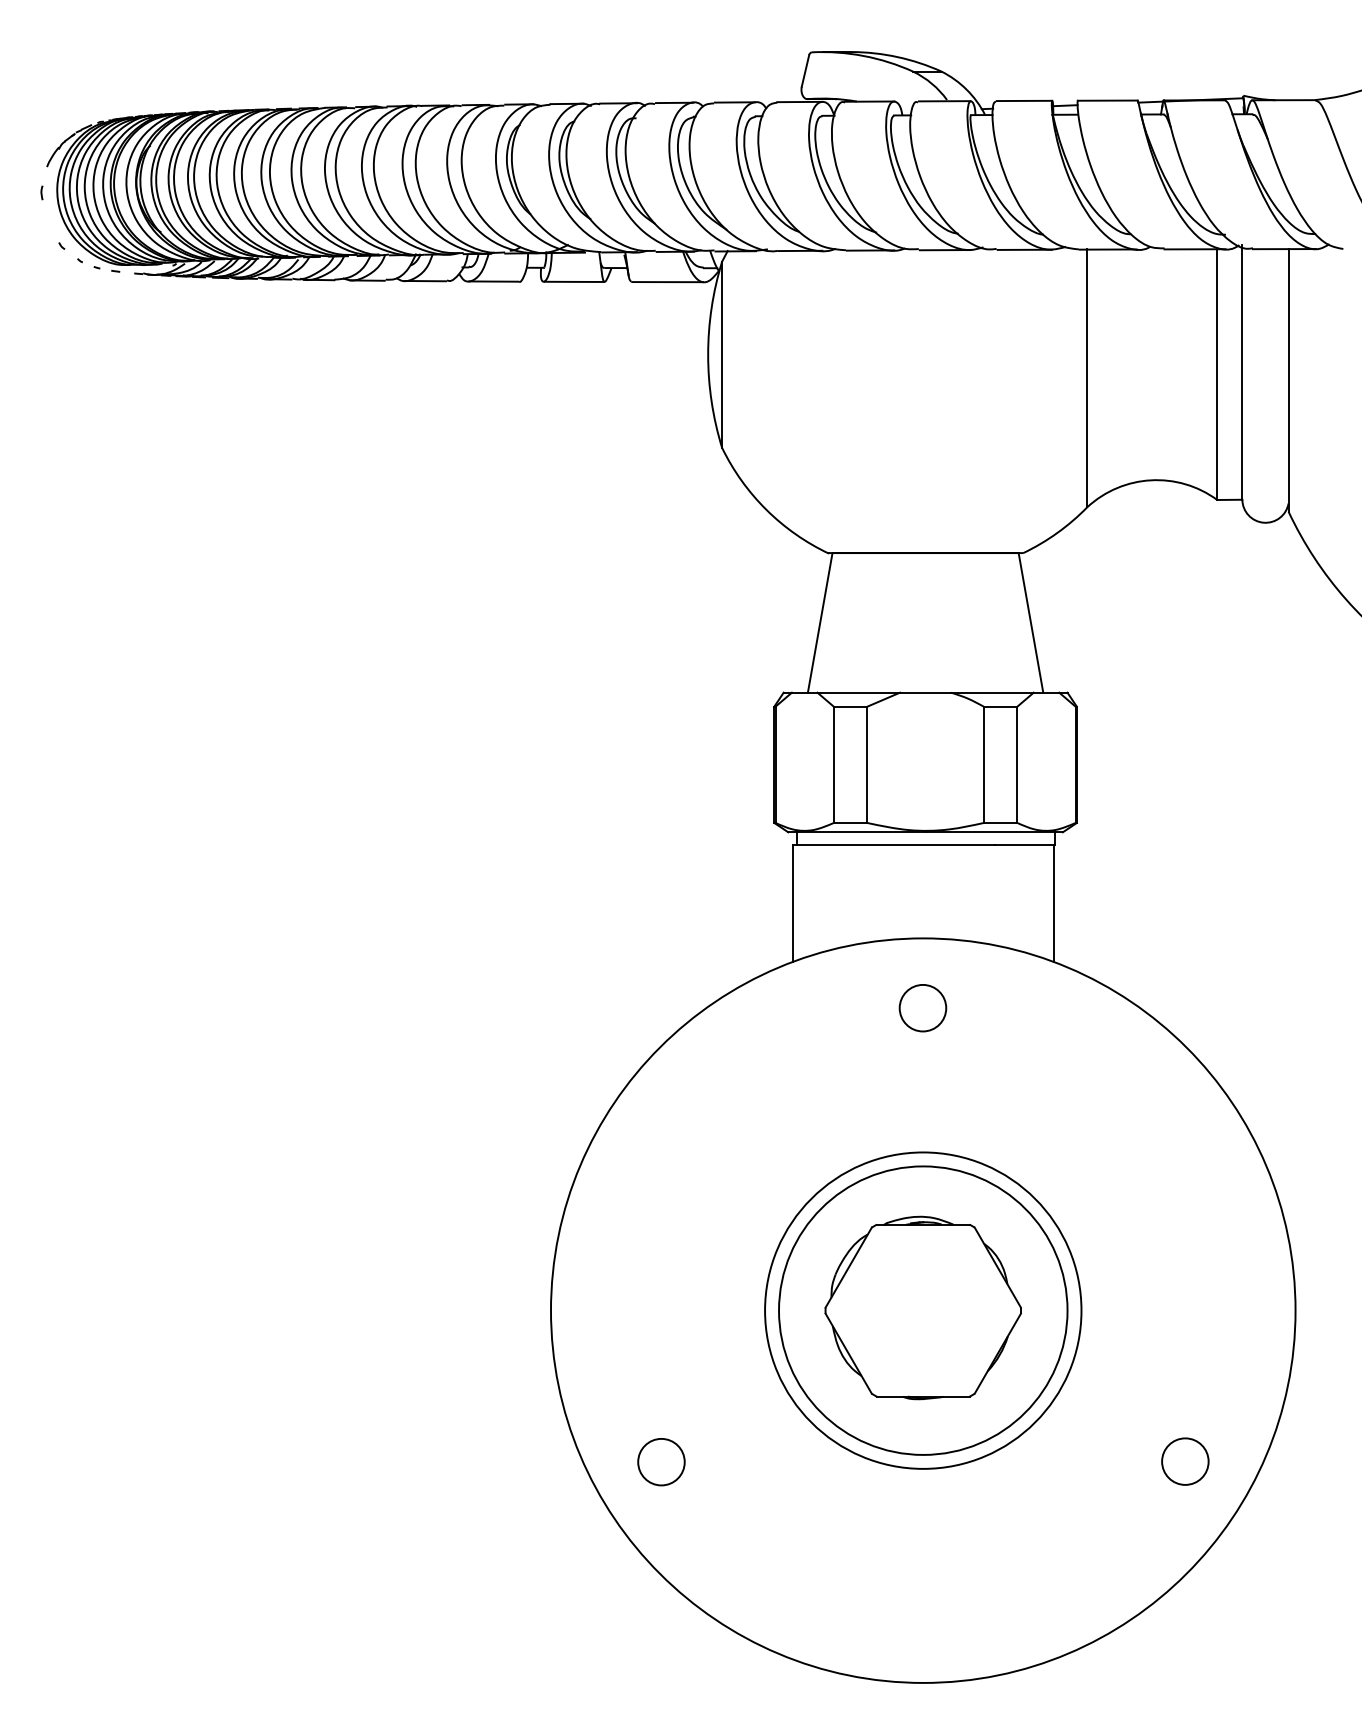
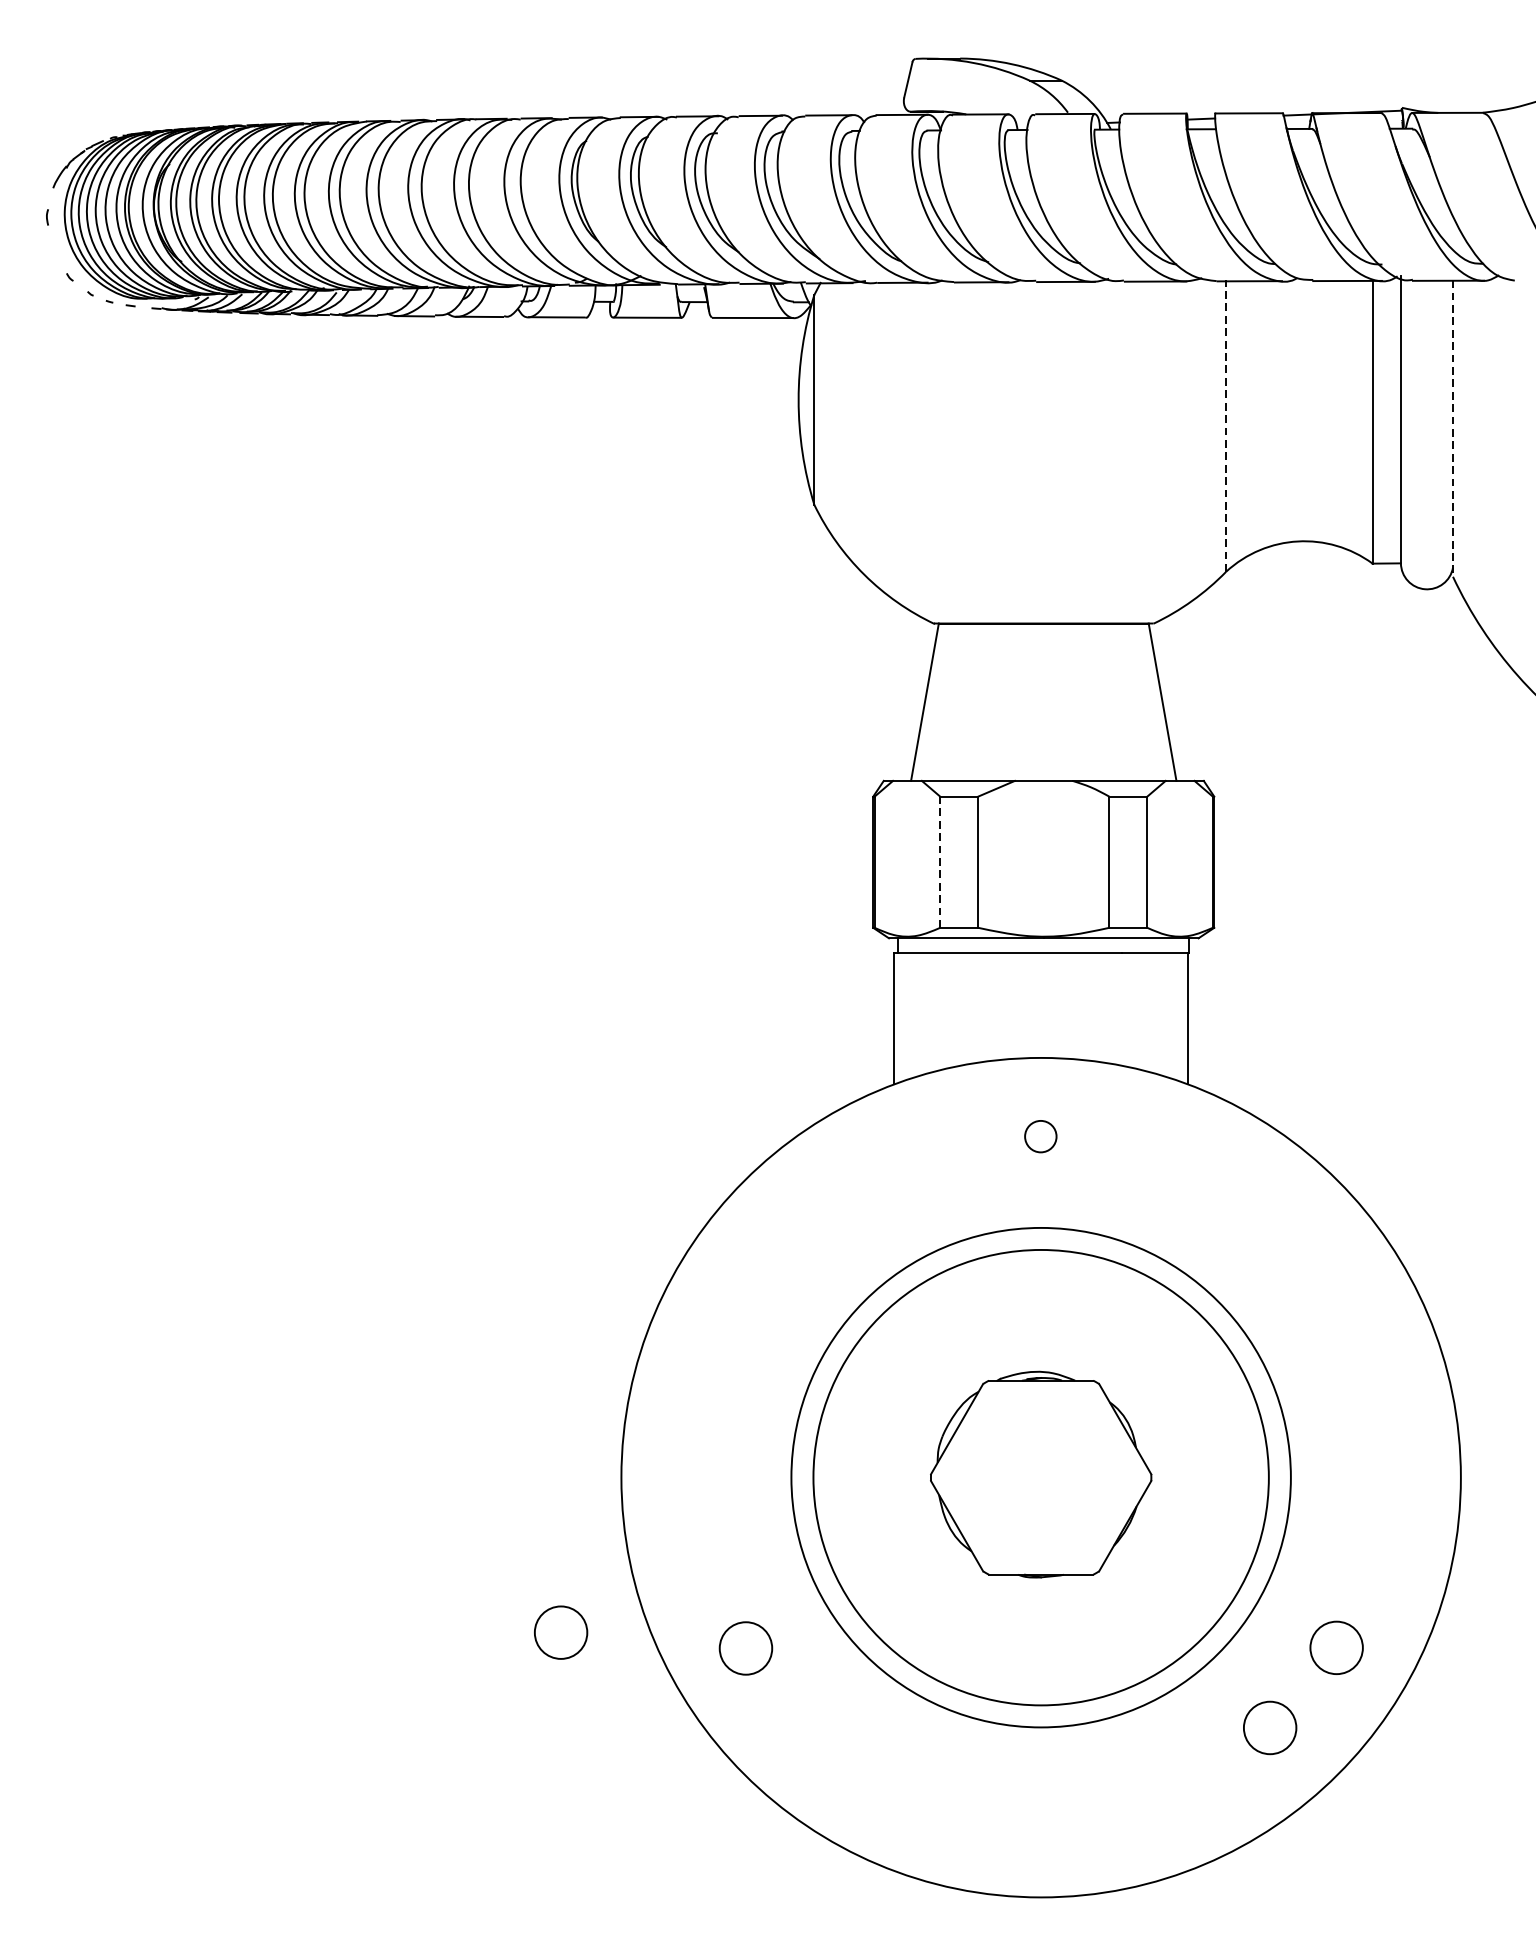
line: (1087, 377) -> (1226, 425), solid -> dashed
line: (1288, 380) -> (1452, 428), solid -> dashed
line: (833, 764) -> (939, 861), solid -> dashed
circle: (922, 1007) -> (1040, 1135), size x0.6
circle: (923, 1310) -> (1041, 1477), size x1.4
circle: (923, 1310) -> (1041, 1477), size x1.4
circle: (497, 1448) -> (561, 1633), added
circle: (1126, 1532) -> (1270, 1727), added

